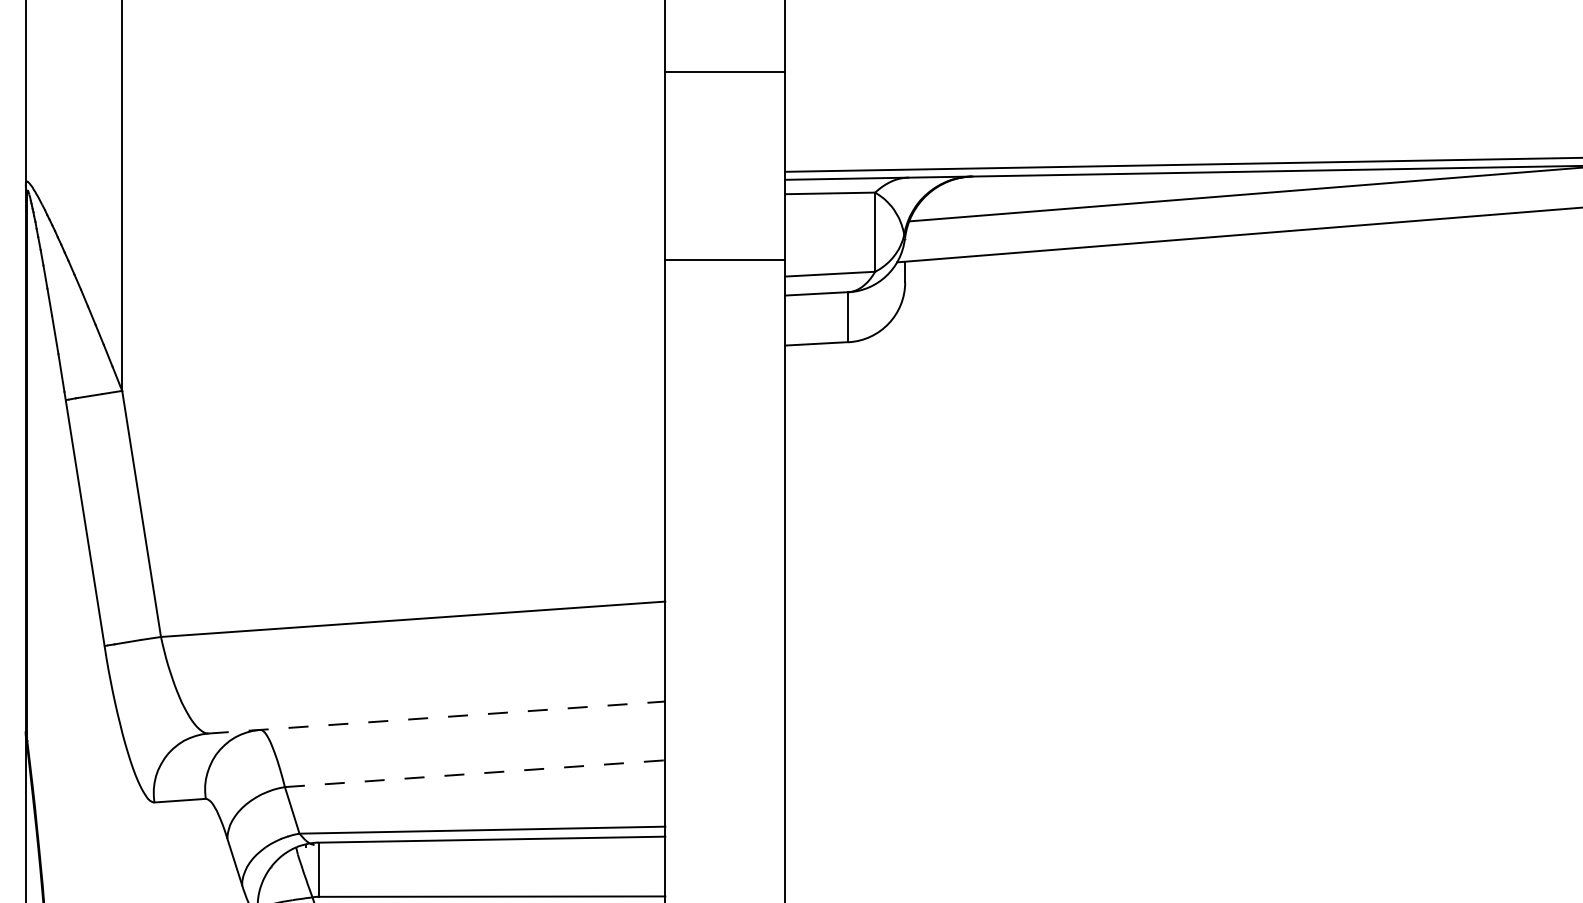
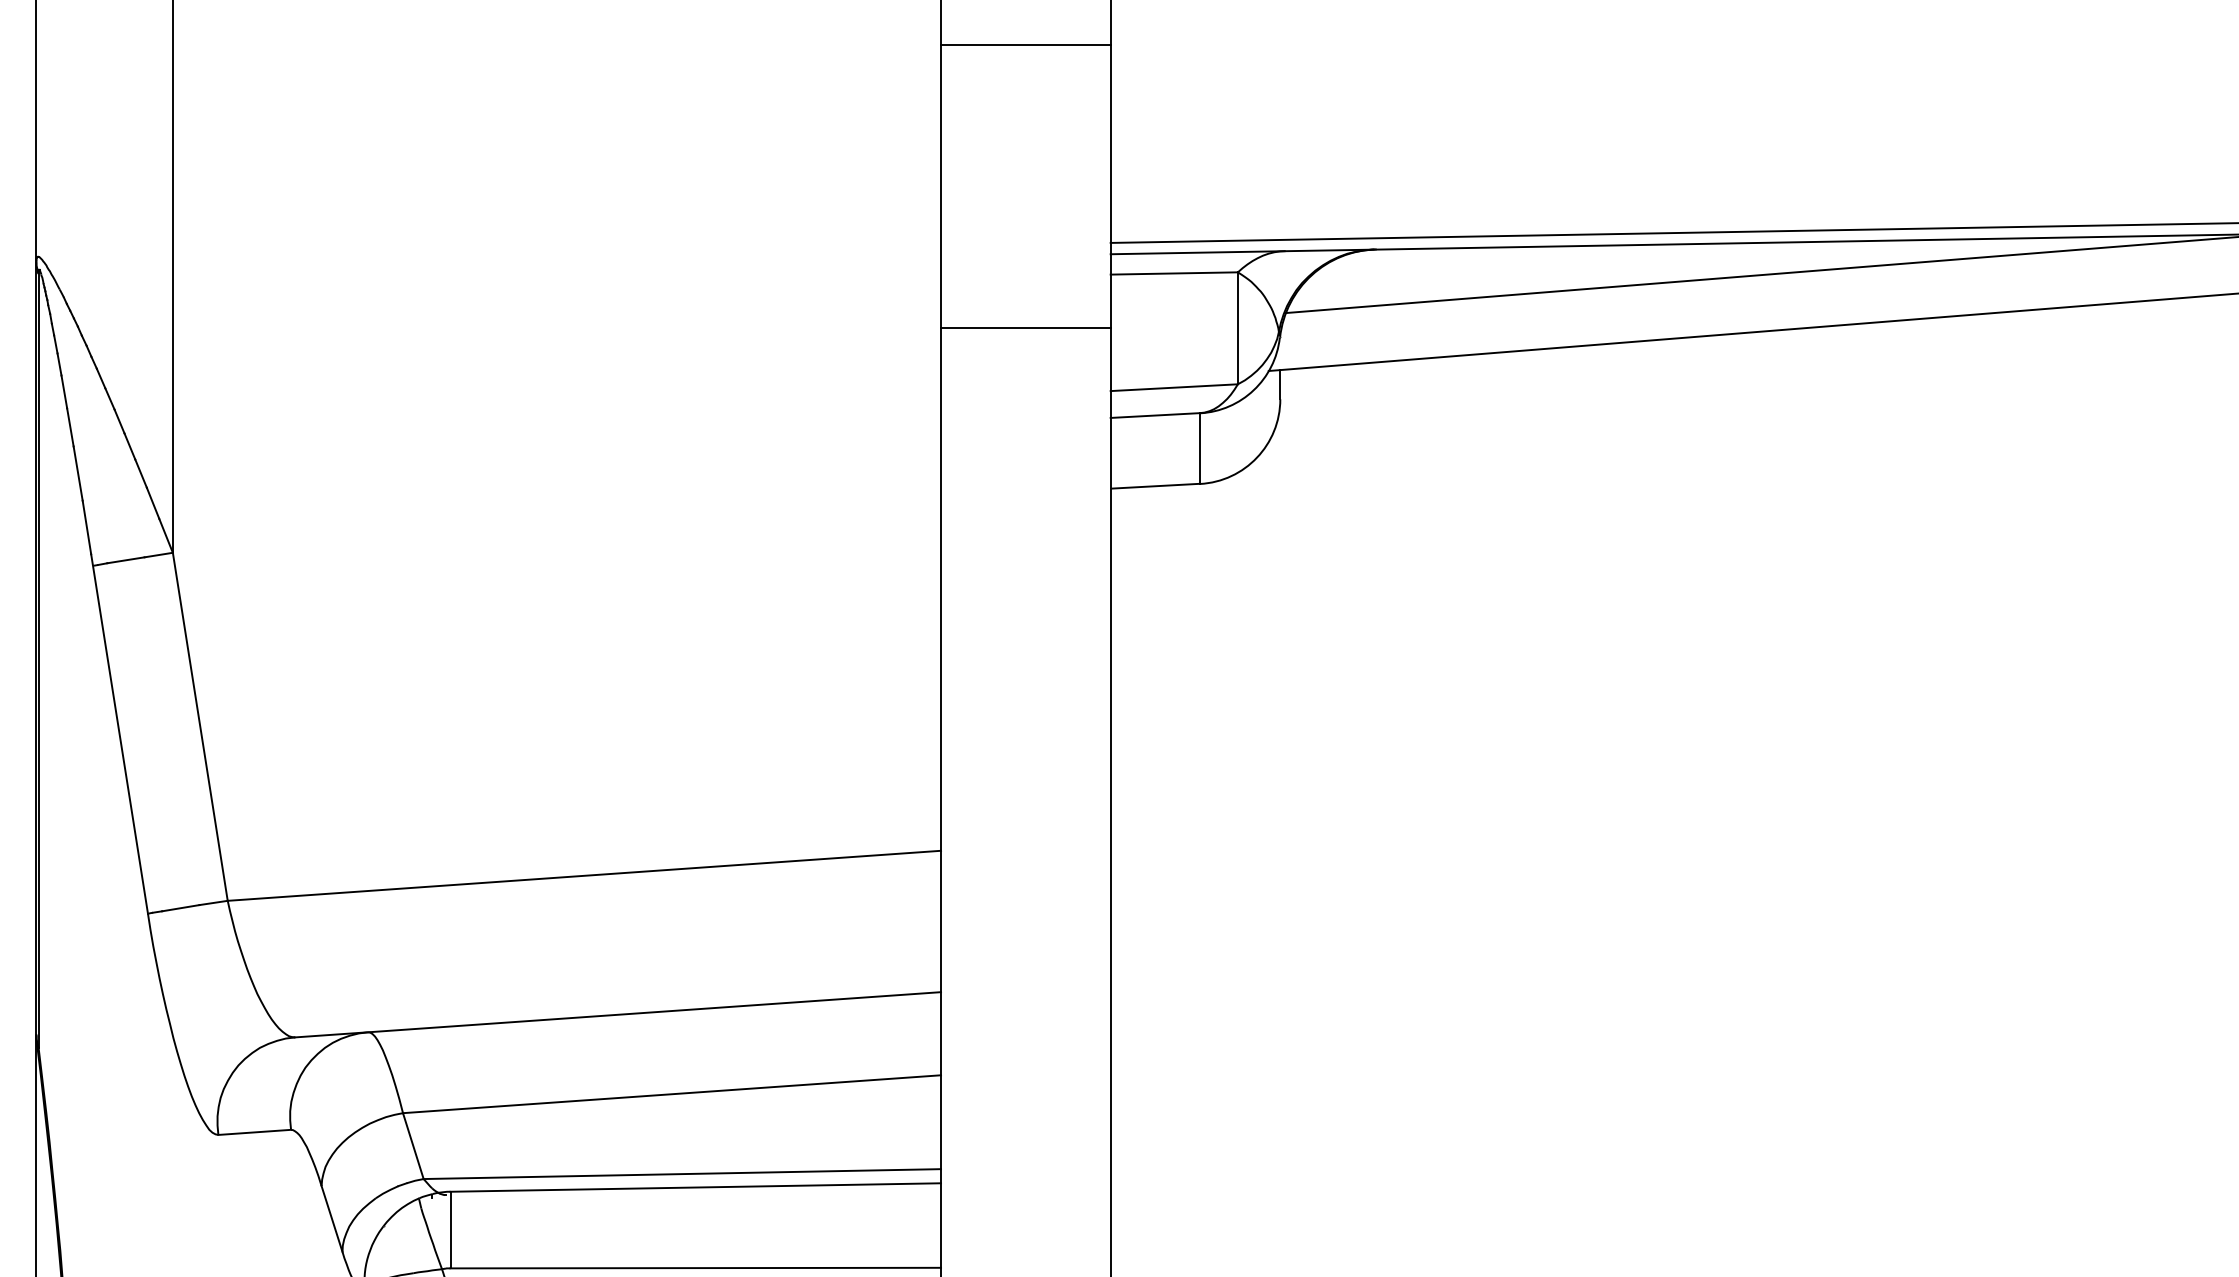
line: (725, 71) -> (1026, 44), moved
line: (725, 259) -> (1026, 327), moved
line: (437, 717) -> (618, 1014), dashed -> solid
line: (475, 773) -> (672, 1093), dashed -> solid

